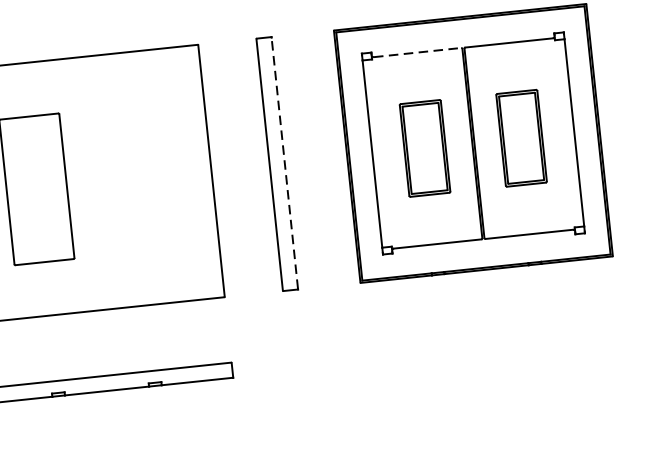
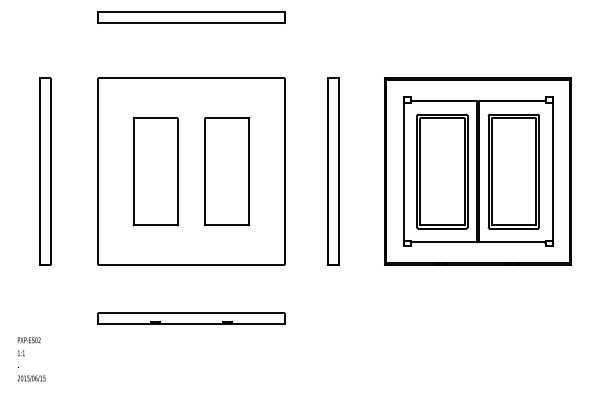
line: (417, 51) -> (444, 100), dashed -> solid
part: (521, 138) -> (513, 171), size x1.67
part: (425, 148) -> (442, 171), size x1.67
line: (284, 163) -> (338, 171), dashed -> solid
part: (134, 178) -> (227, 171), added

